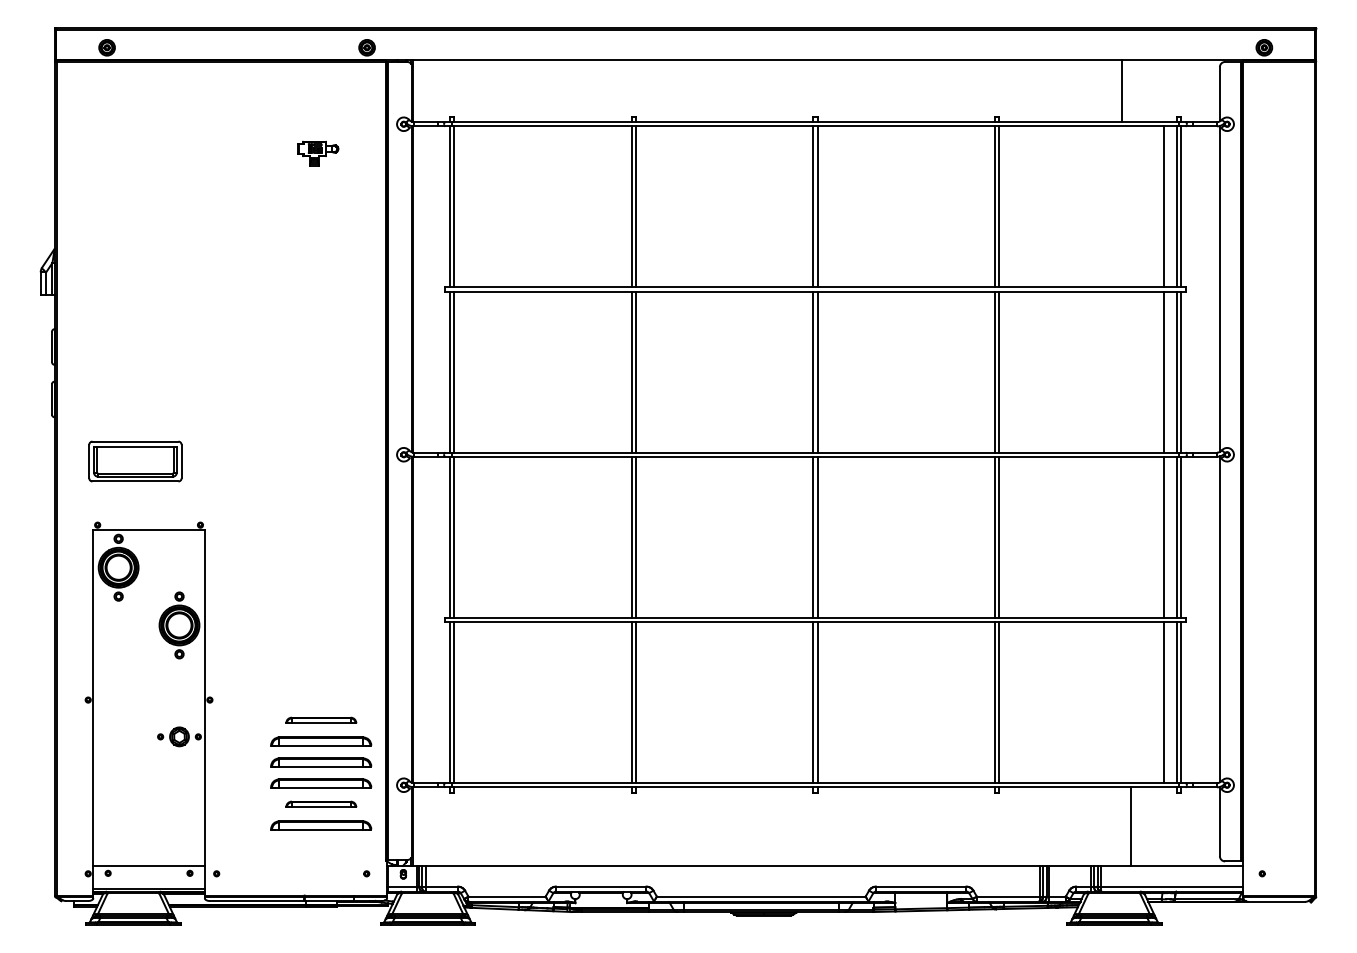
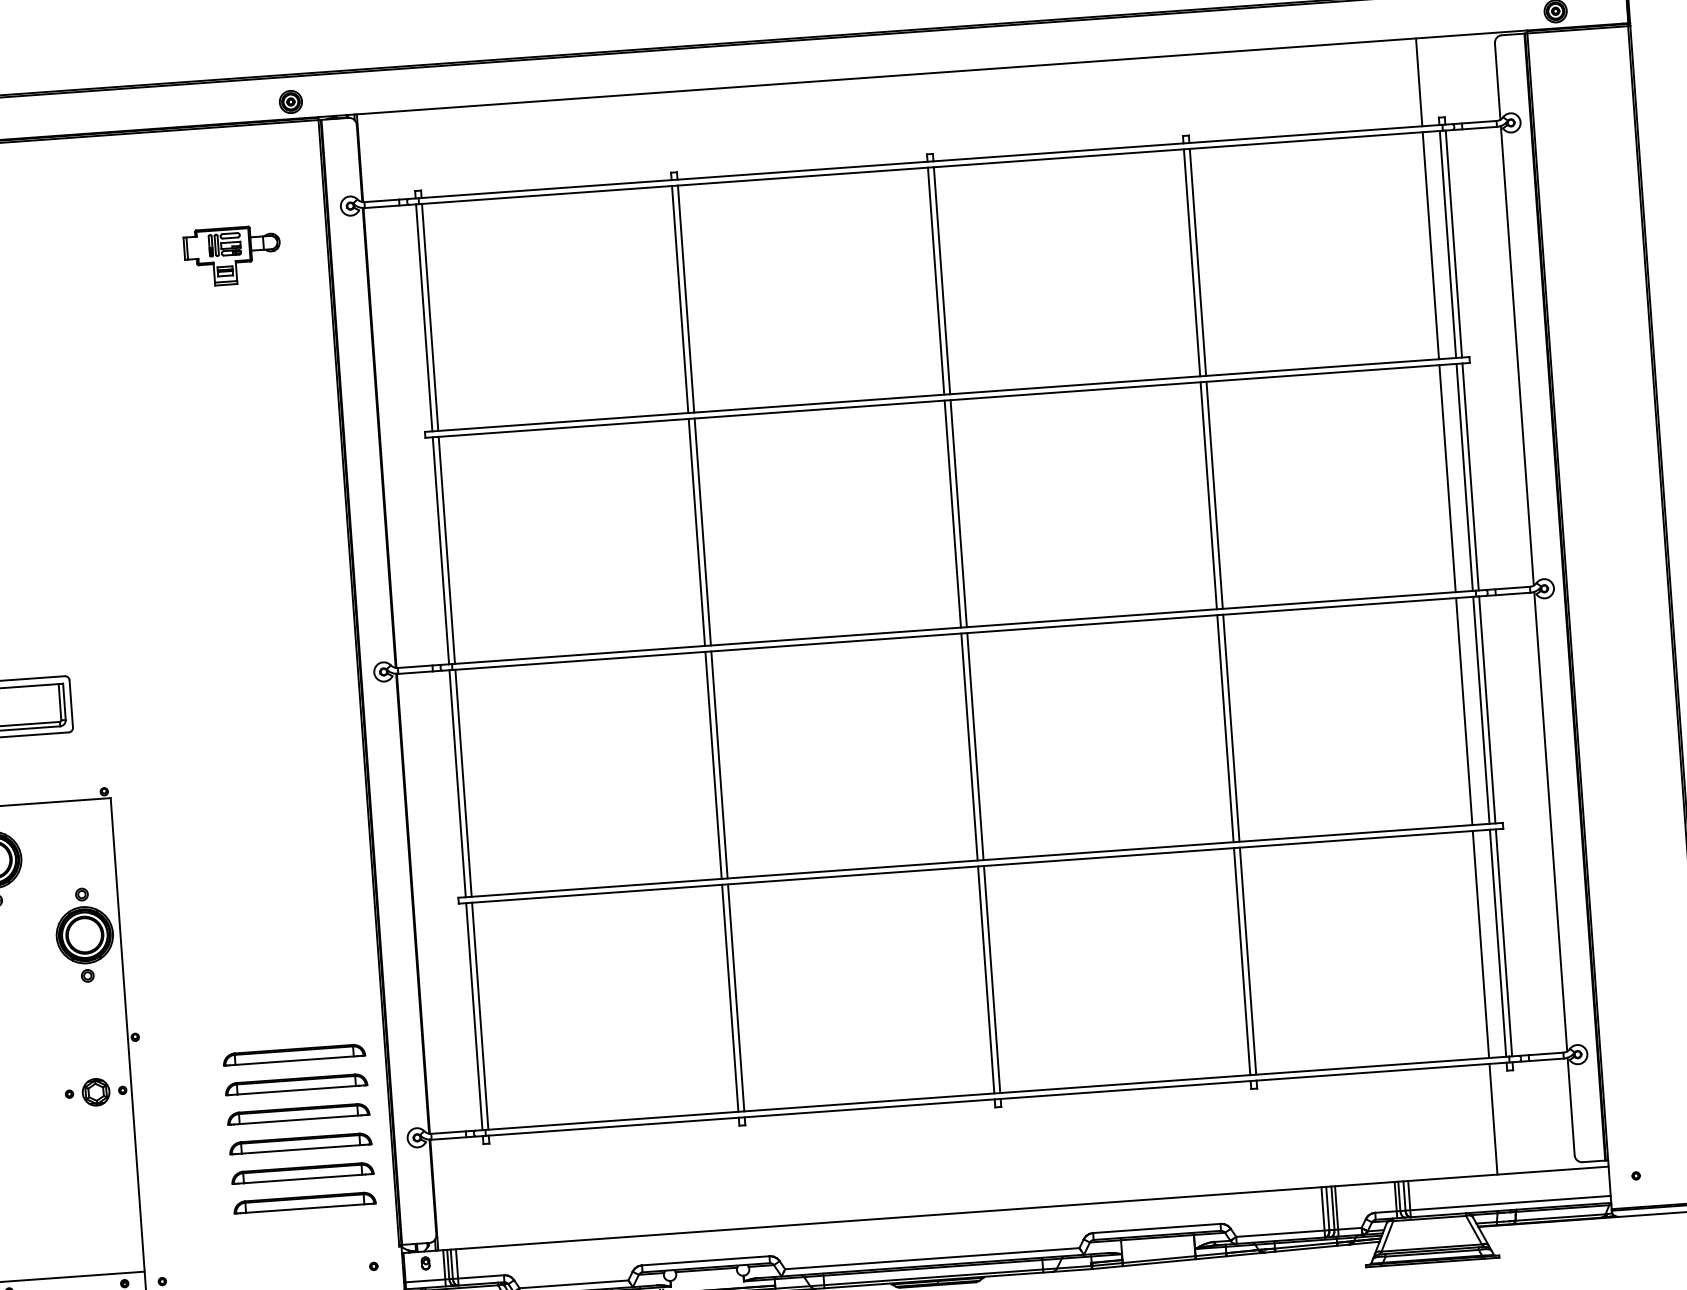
line: (1122, 90) -> (1419, 81), moved
part: (317, 153) -> (231, 256), size x1.67
part: (321, 720) -> (294, 1054), size x1.43
part: (321, 804) -> (303, 1173), size x1.43
line: (1131, 826) -> (1493, 1119), moved

